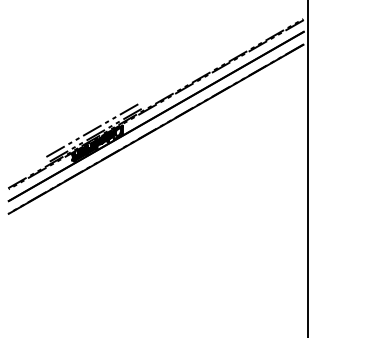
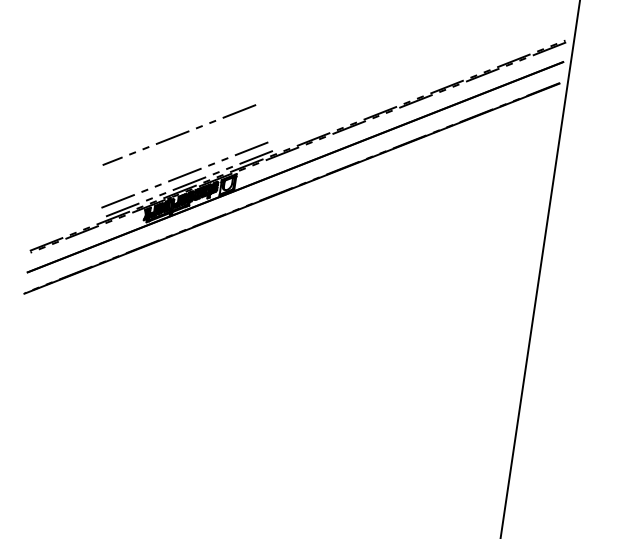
line: (85, 107) -> (179, 134), added

